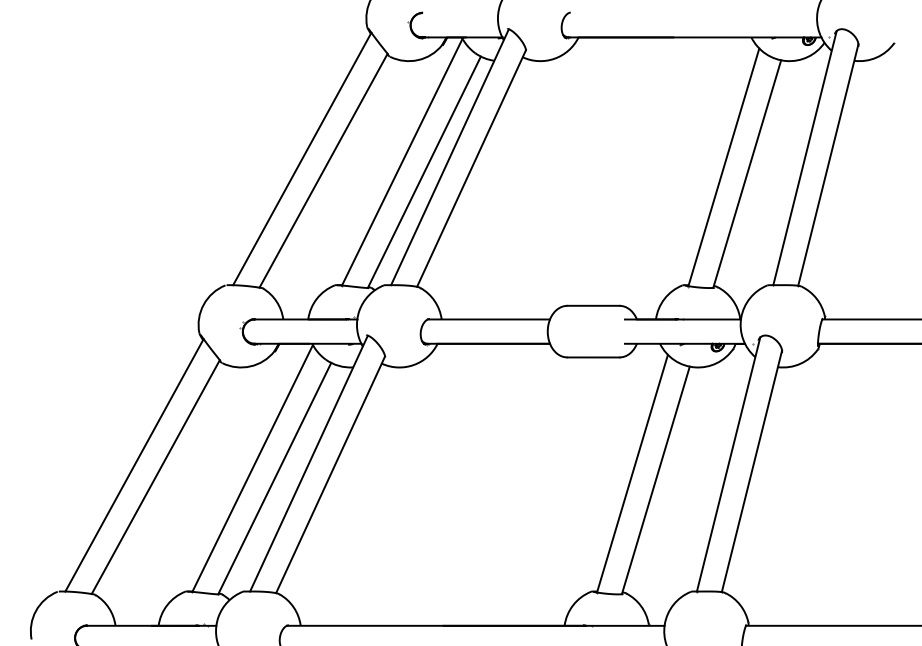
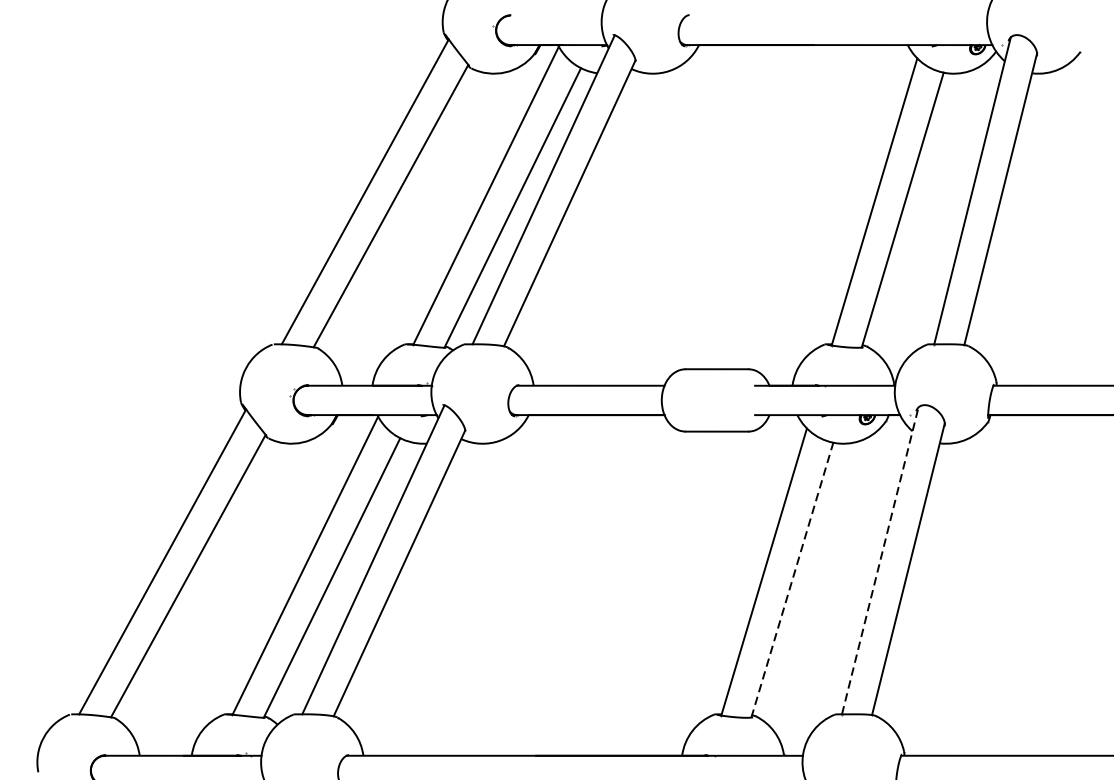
line: (728, 464) -> (880, 560), solid -> dashed
line: (655, 480) -> (791, 580), solid -> dashed

